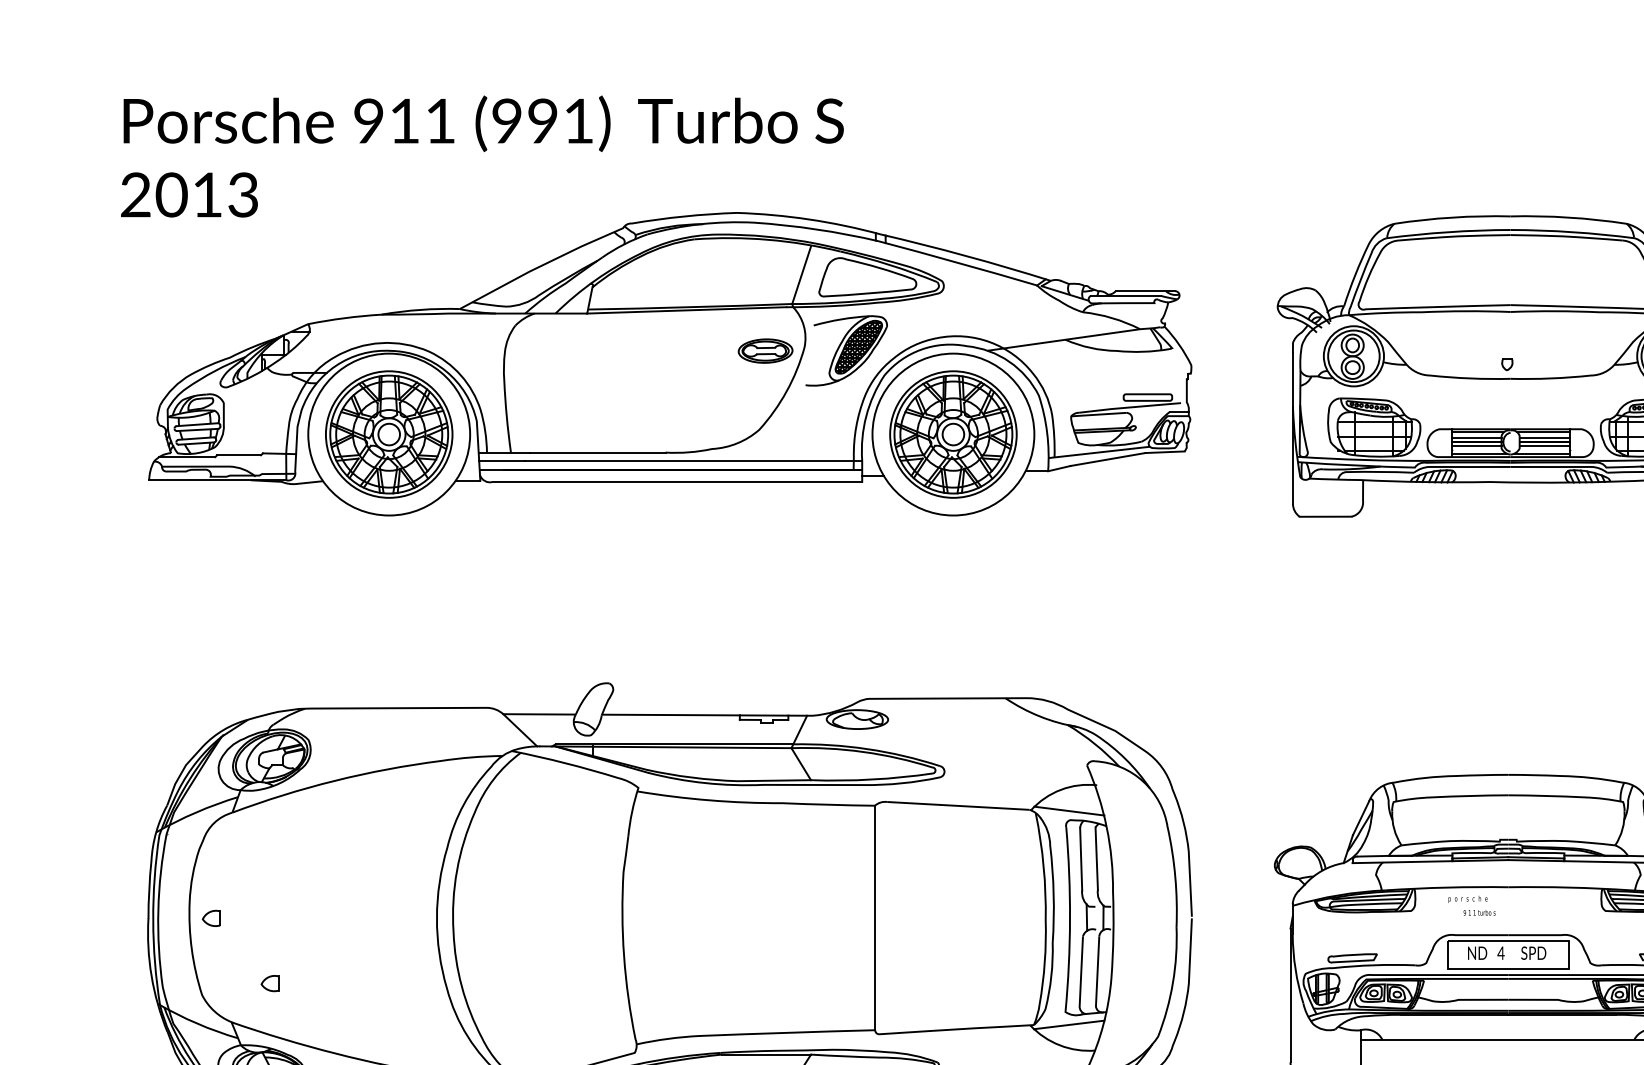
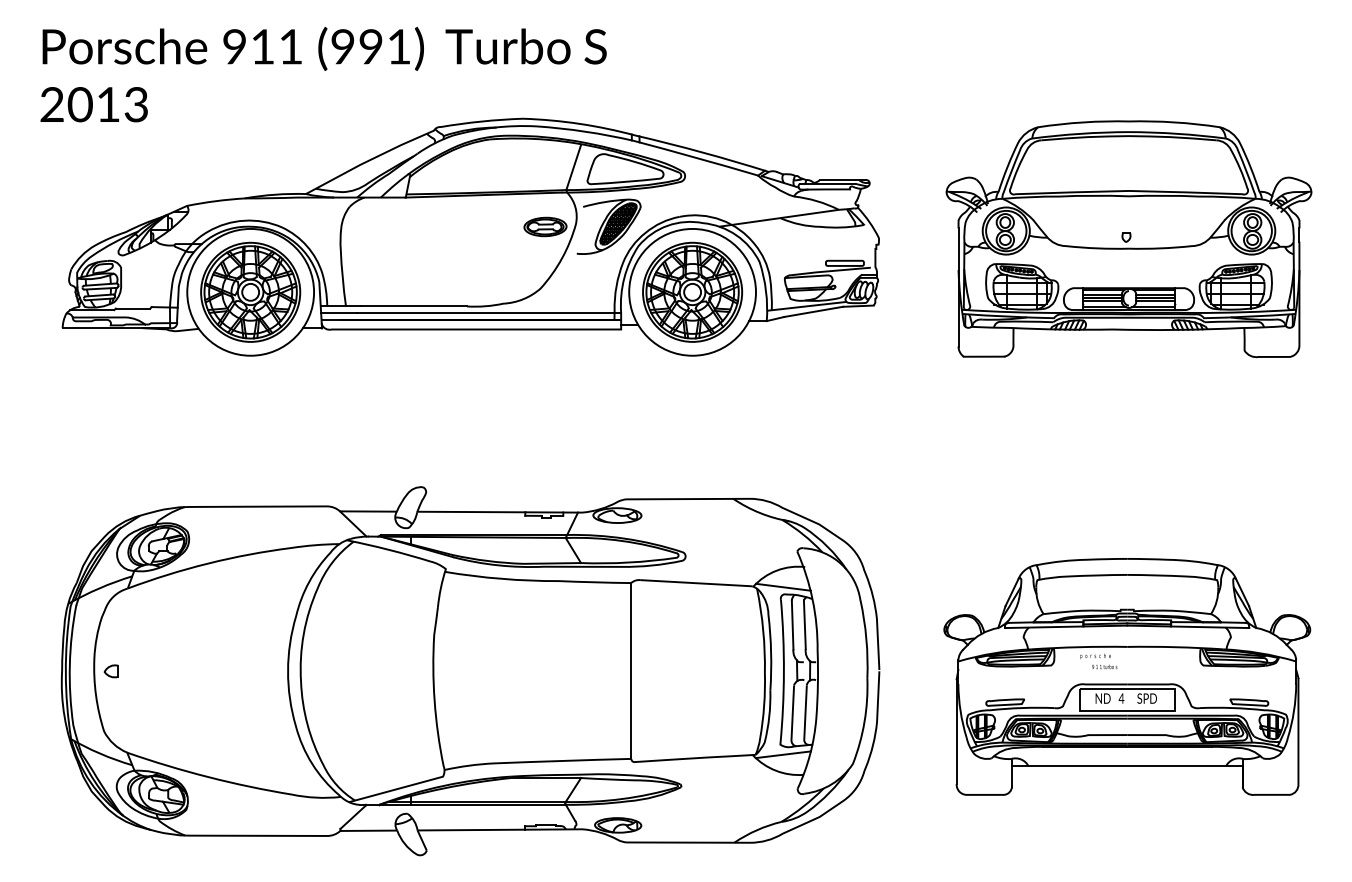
part: (268, 983) -> (156, 722), removed

